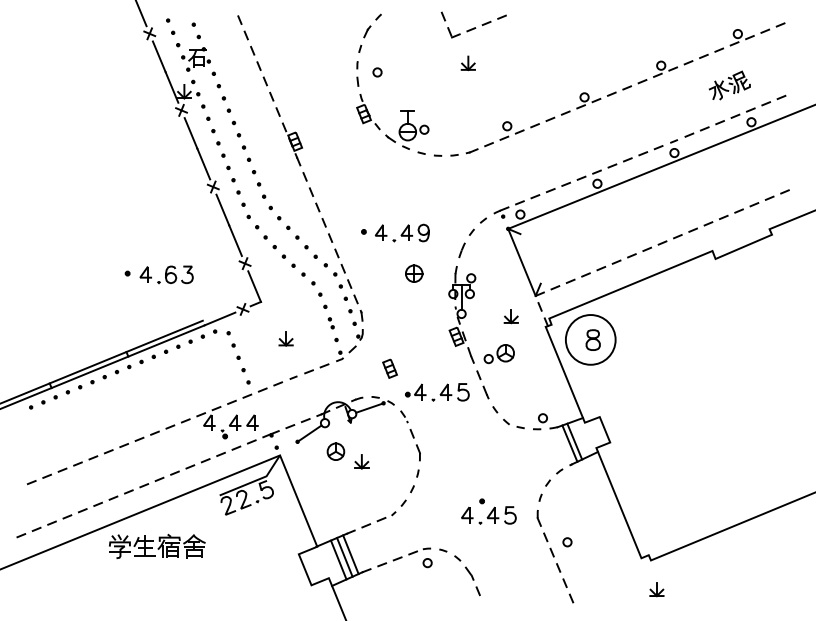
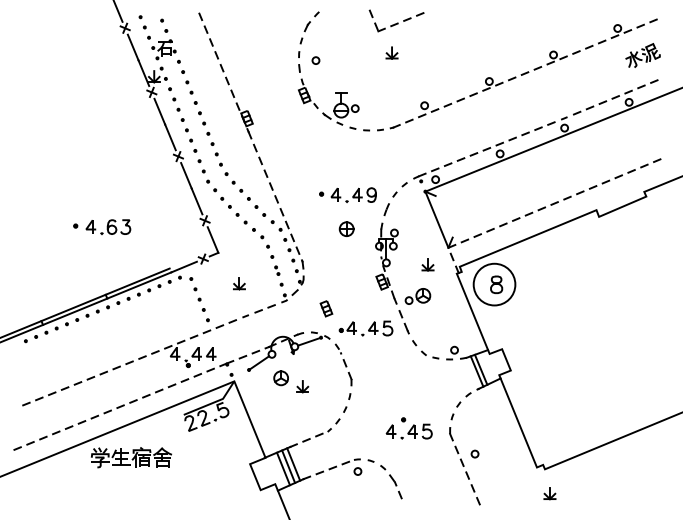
part: (729, 85) -> (642, 55), moved
part: (394, 232) -> (347, 194), moved
part: (159, 274) -> (102, 226), moved

